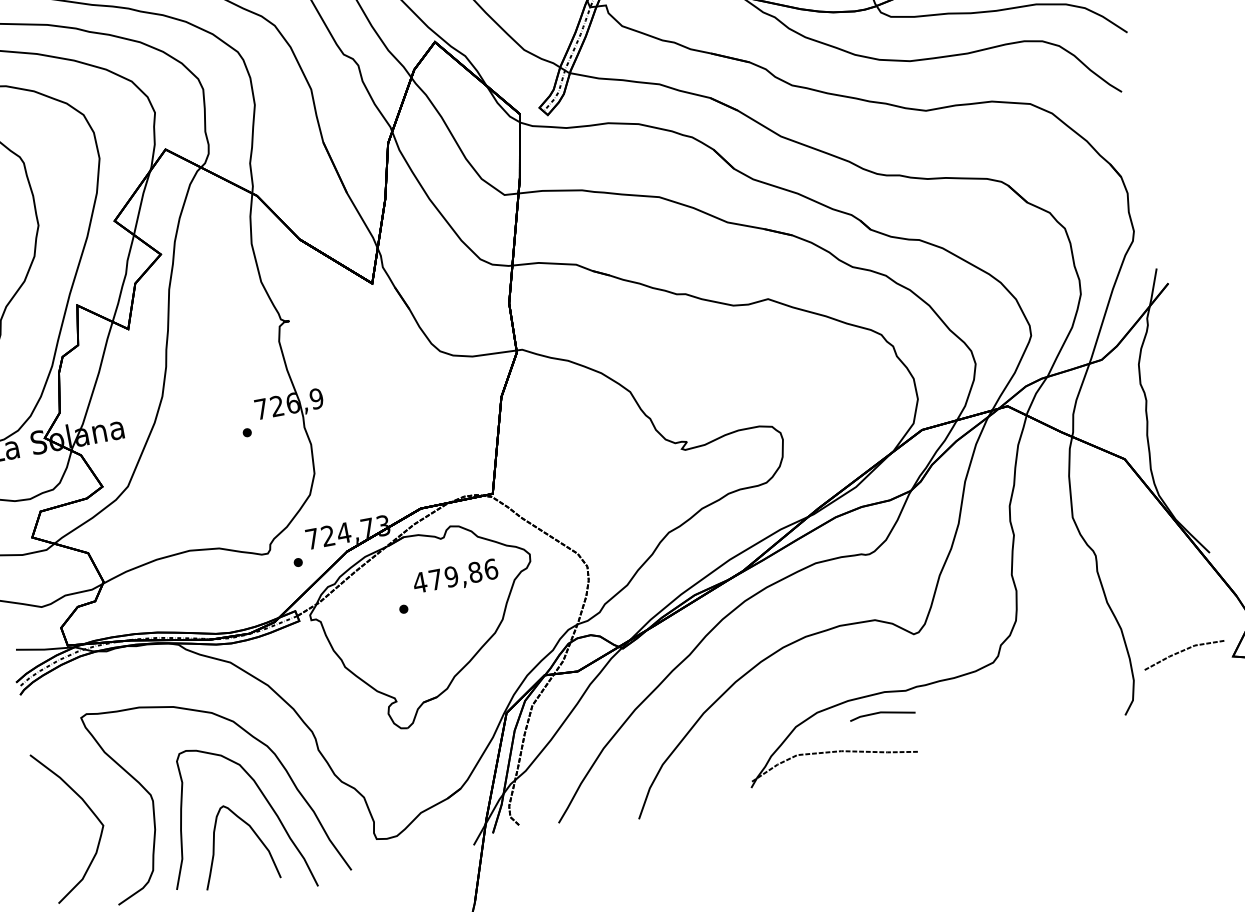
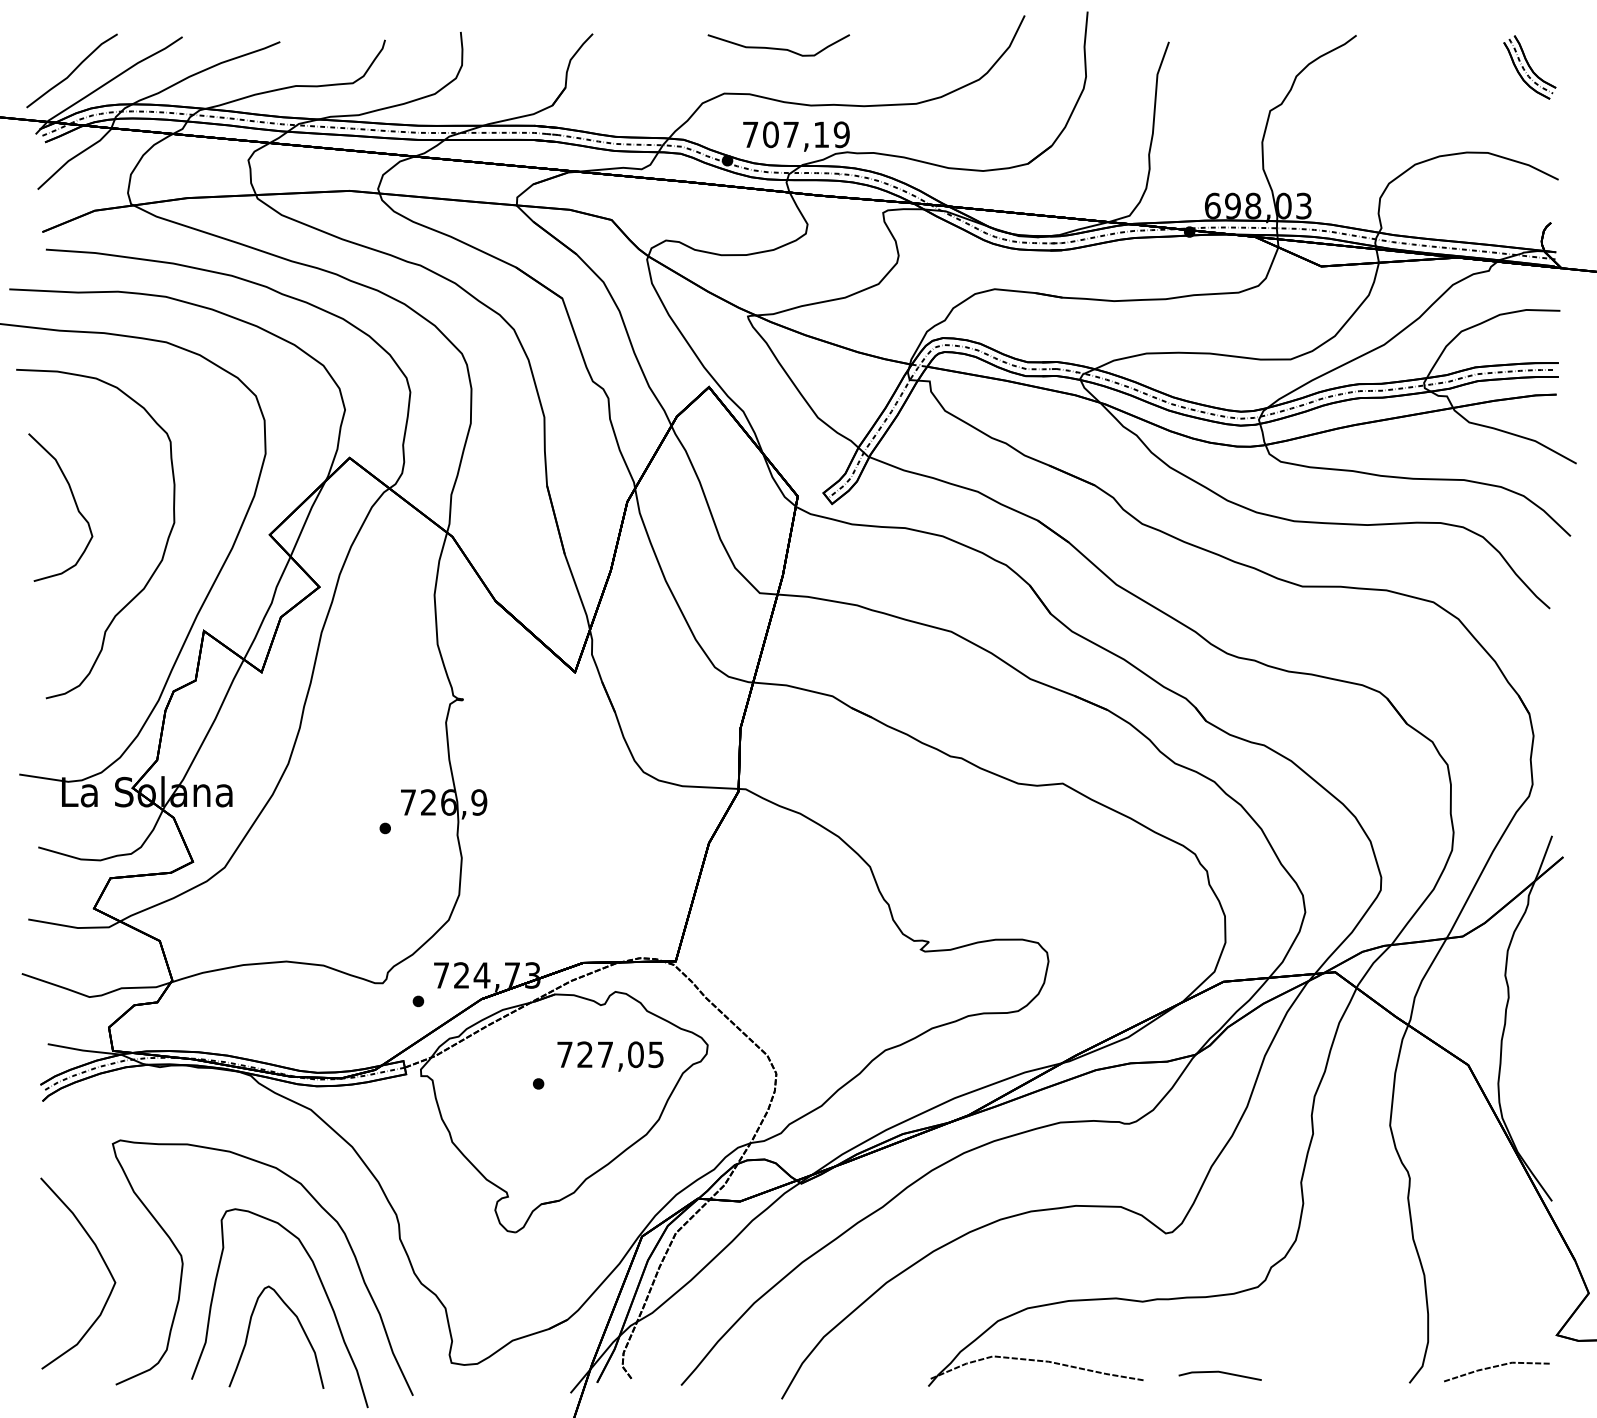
text: (455, 575) -> (610, 1054), 479,86 -> 727,05
line: (1183, 651) -> (1496, 1367), moved
line: (883, 713) -> (1221, 1373), moved

